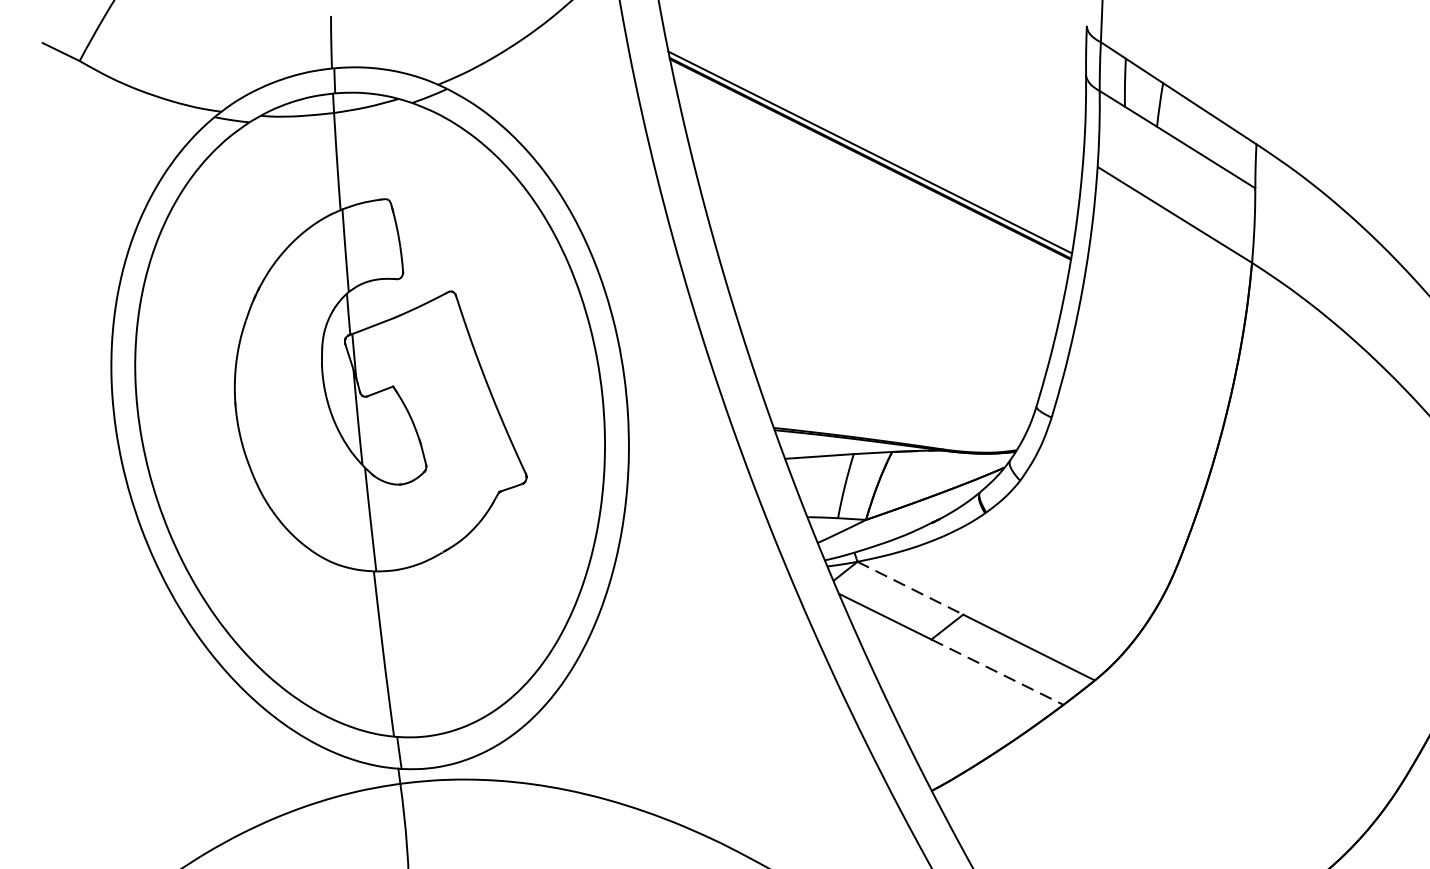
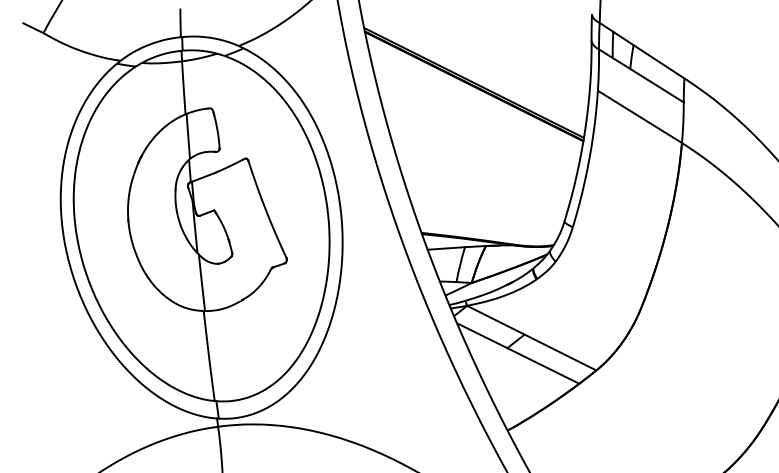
line: (909, 588) -> (495, 320), dashed -> solid
line: (997, 673) -> (543, 366), dashed -> solid

